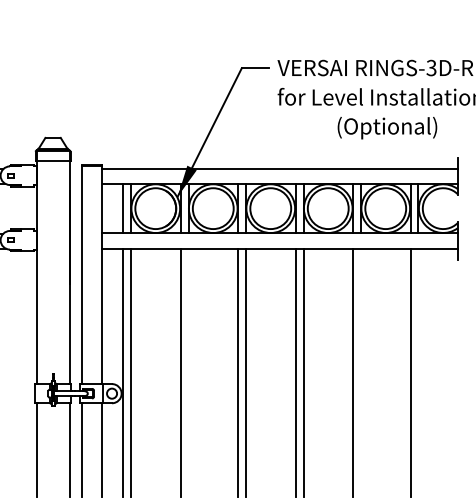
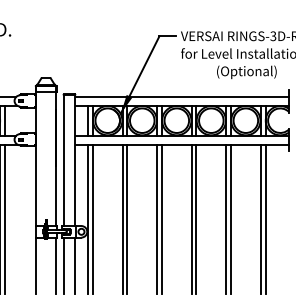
line: (188, 371) -> (127, 218), added
line: (360, 371) -> (230, 218), added
line: (418, 371) -> (265, 218), added

